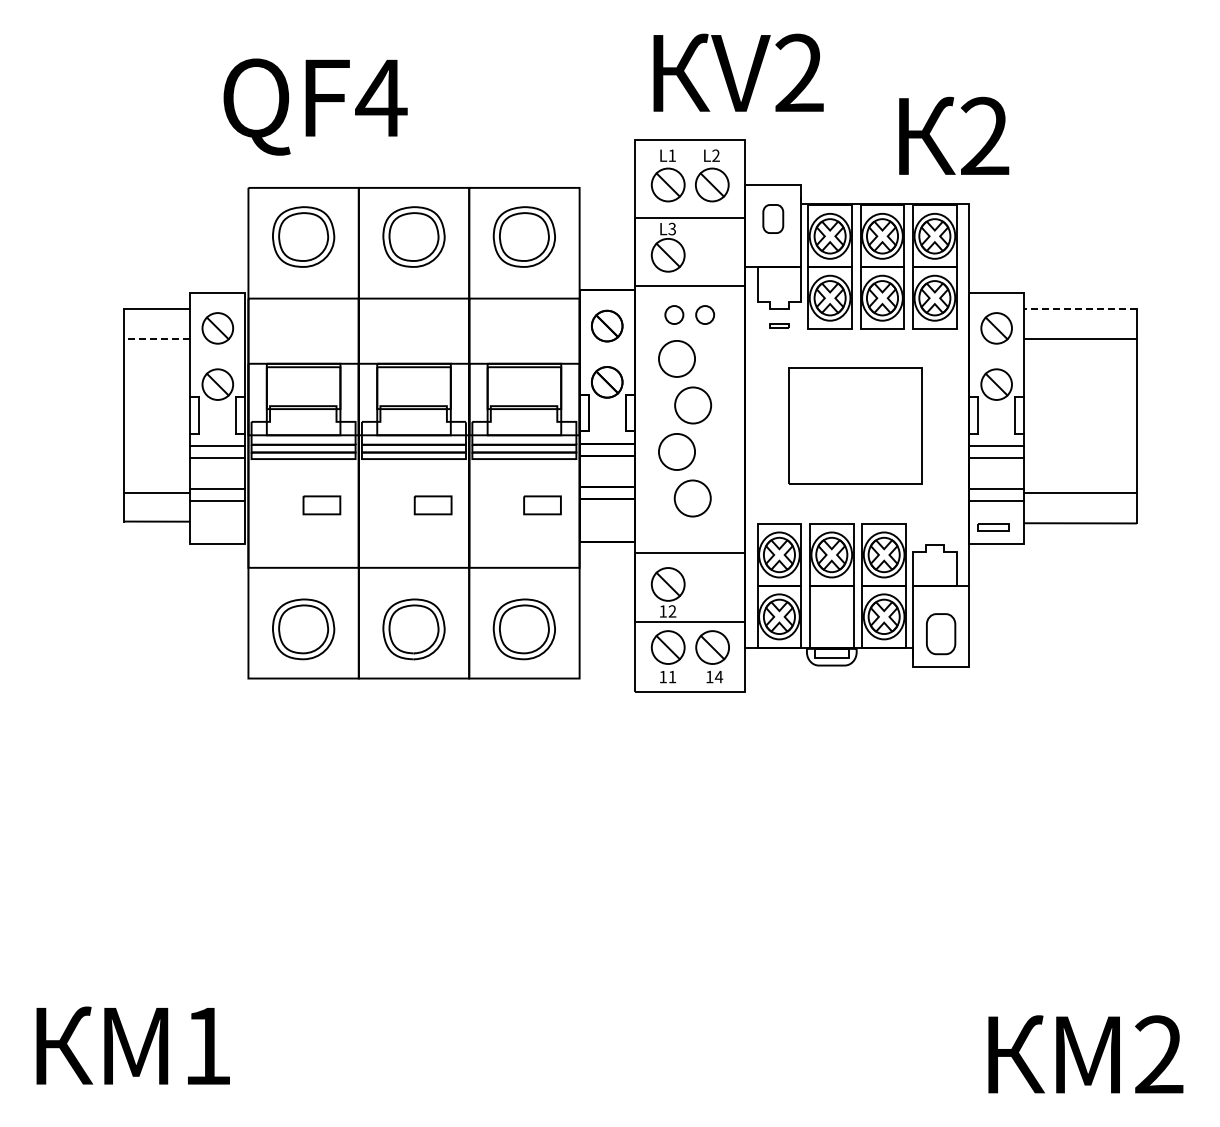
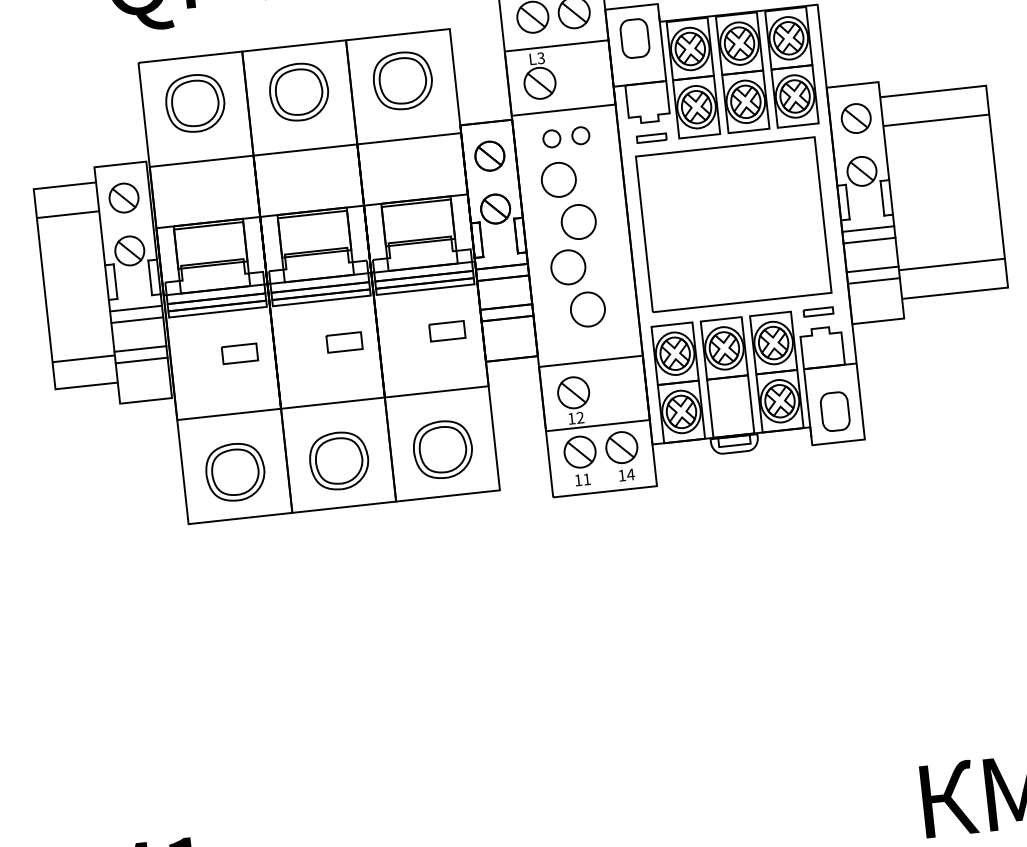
part: (773, 218) -> (635, 38), size x1.43
line: (1080, 308) -> (933, 91), dashed -> solid
part: (779, 325) -> (651, 137), size x1.67
line: (156, 339) -> (67, 214), dashed -> solid
part: (855, 425) -> (733, 224), size x1.43
part: (993, 527) -> (818, 312), moved

